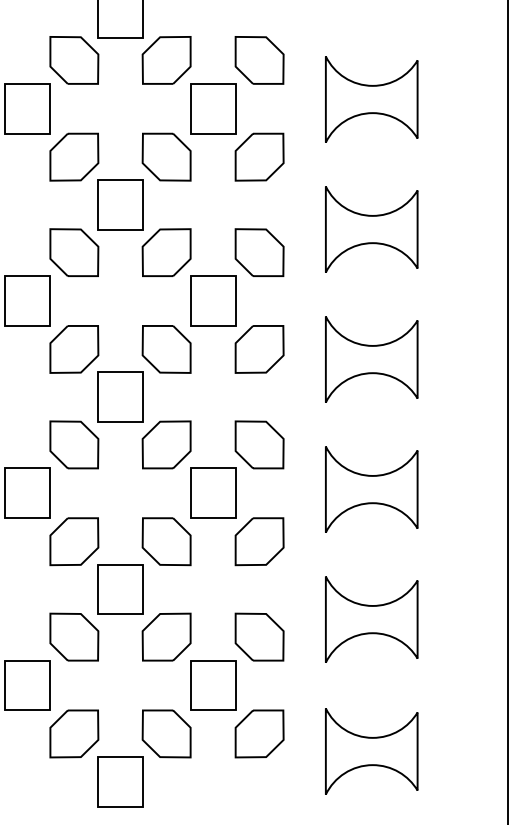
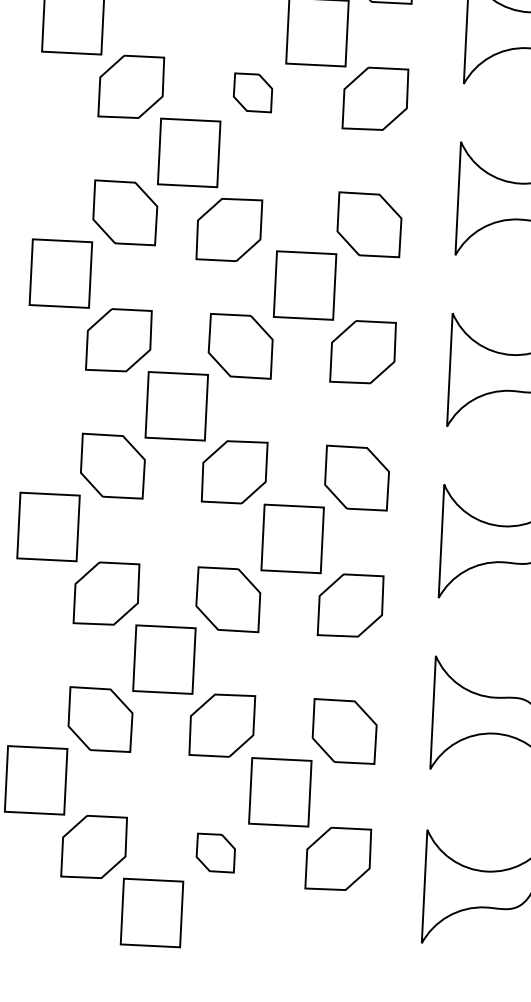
part: (166, 156) -> (252, 92), size x0.6
part: (166, 252) -> (229, 229), moved
part: (166, 733) -> (215, 852), size x0.6

